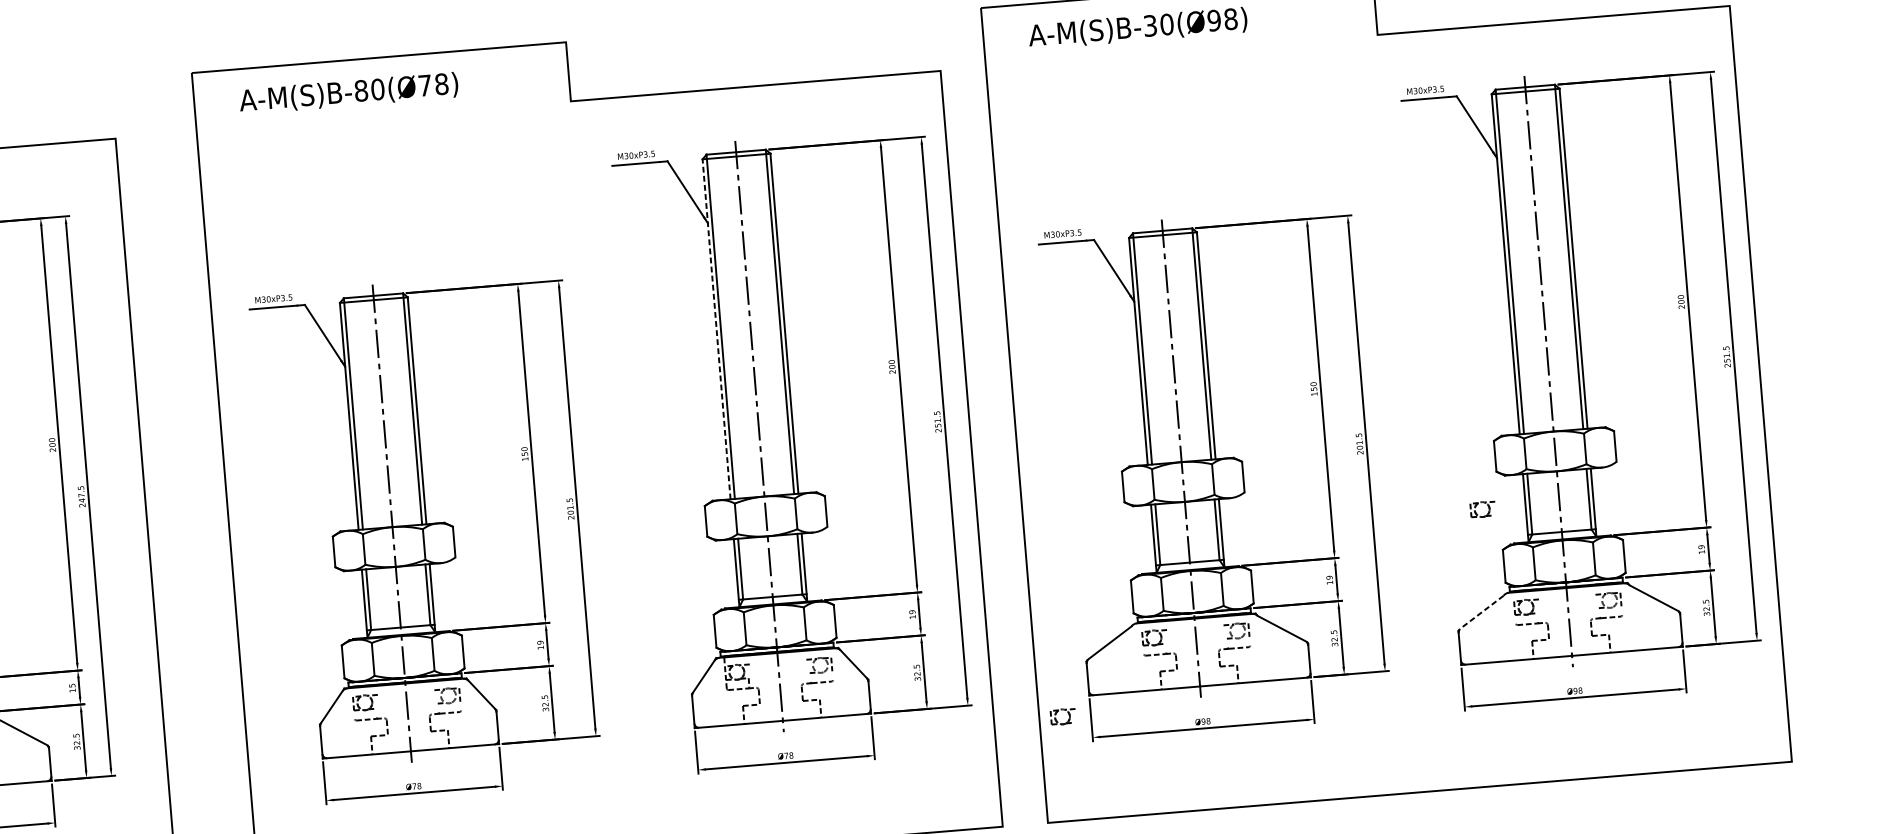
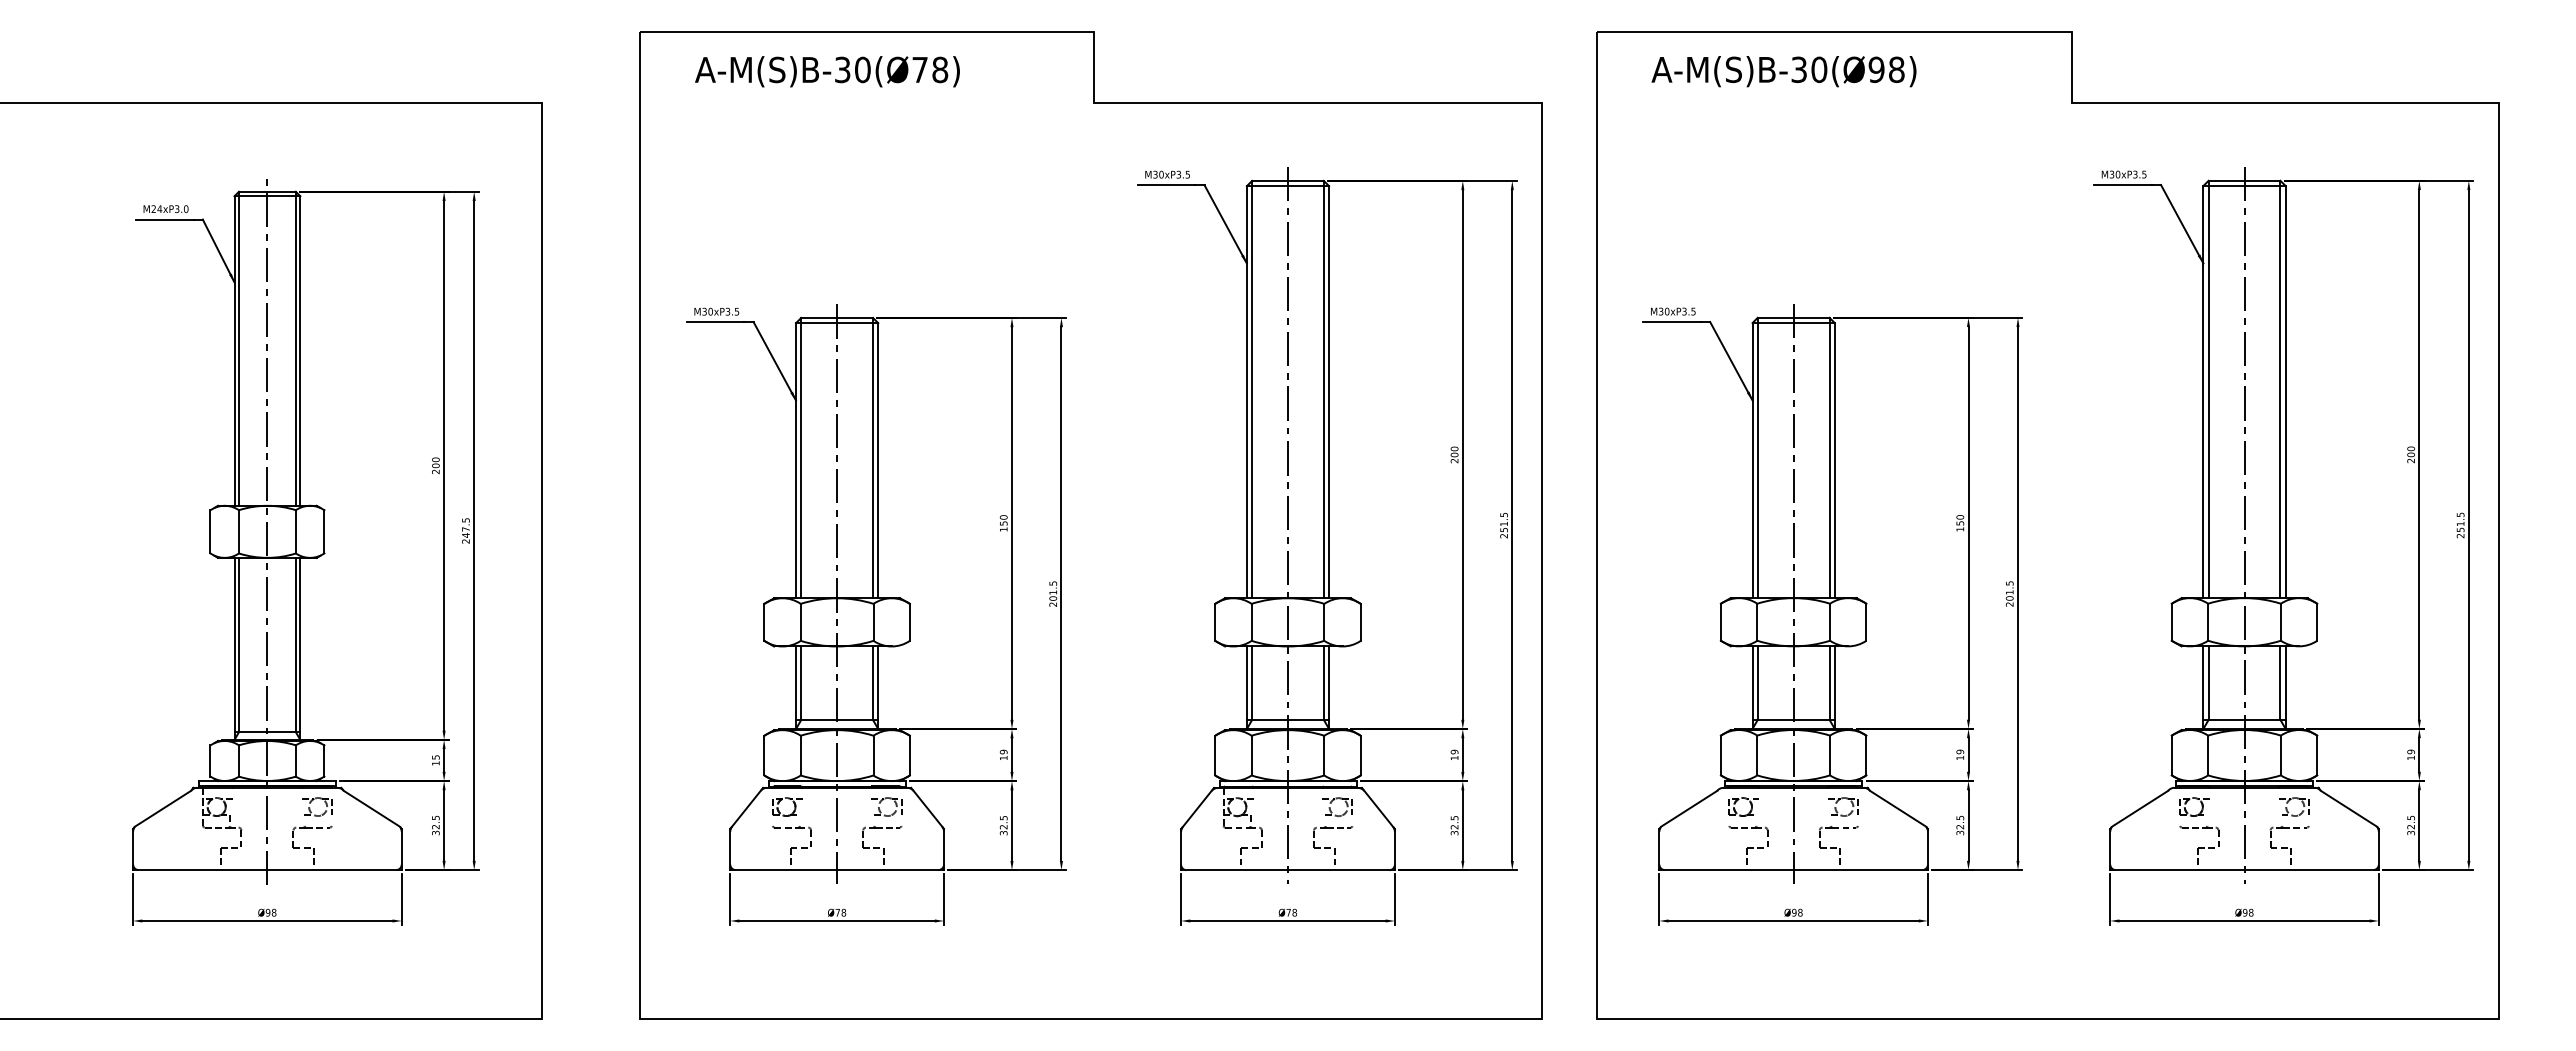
text: (361, 90) -> (842, 69), A-M(S)B-80(Ø78) -> A-M(S)B-30(Ø78)
line: (716, 328) -> (1246, 391), dashed -> solid
part: (1488, 508) -> (2158, 684), removed
line: (1481, 613) -> (2139, 809), dashed -> solid
part: (1068, 715) -> (1632, 891), removed

